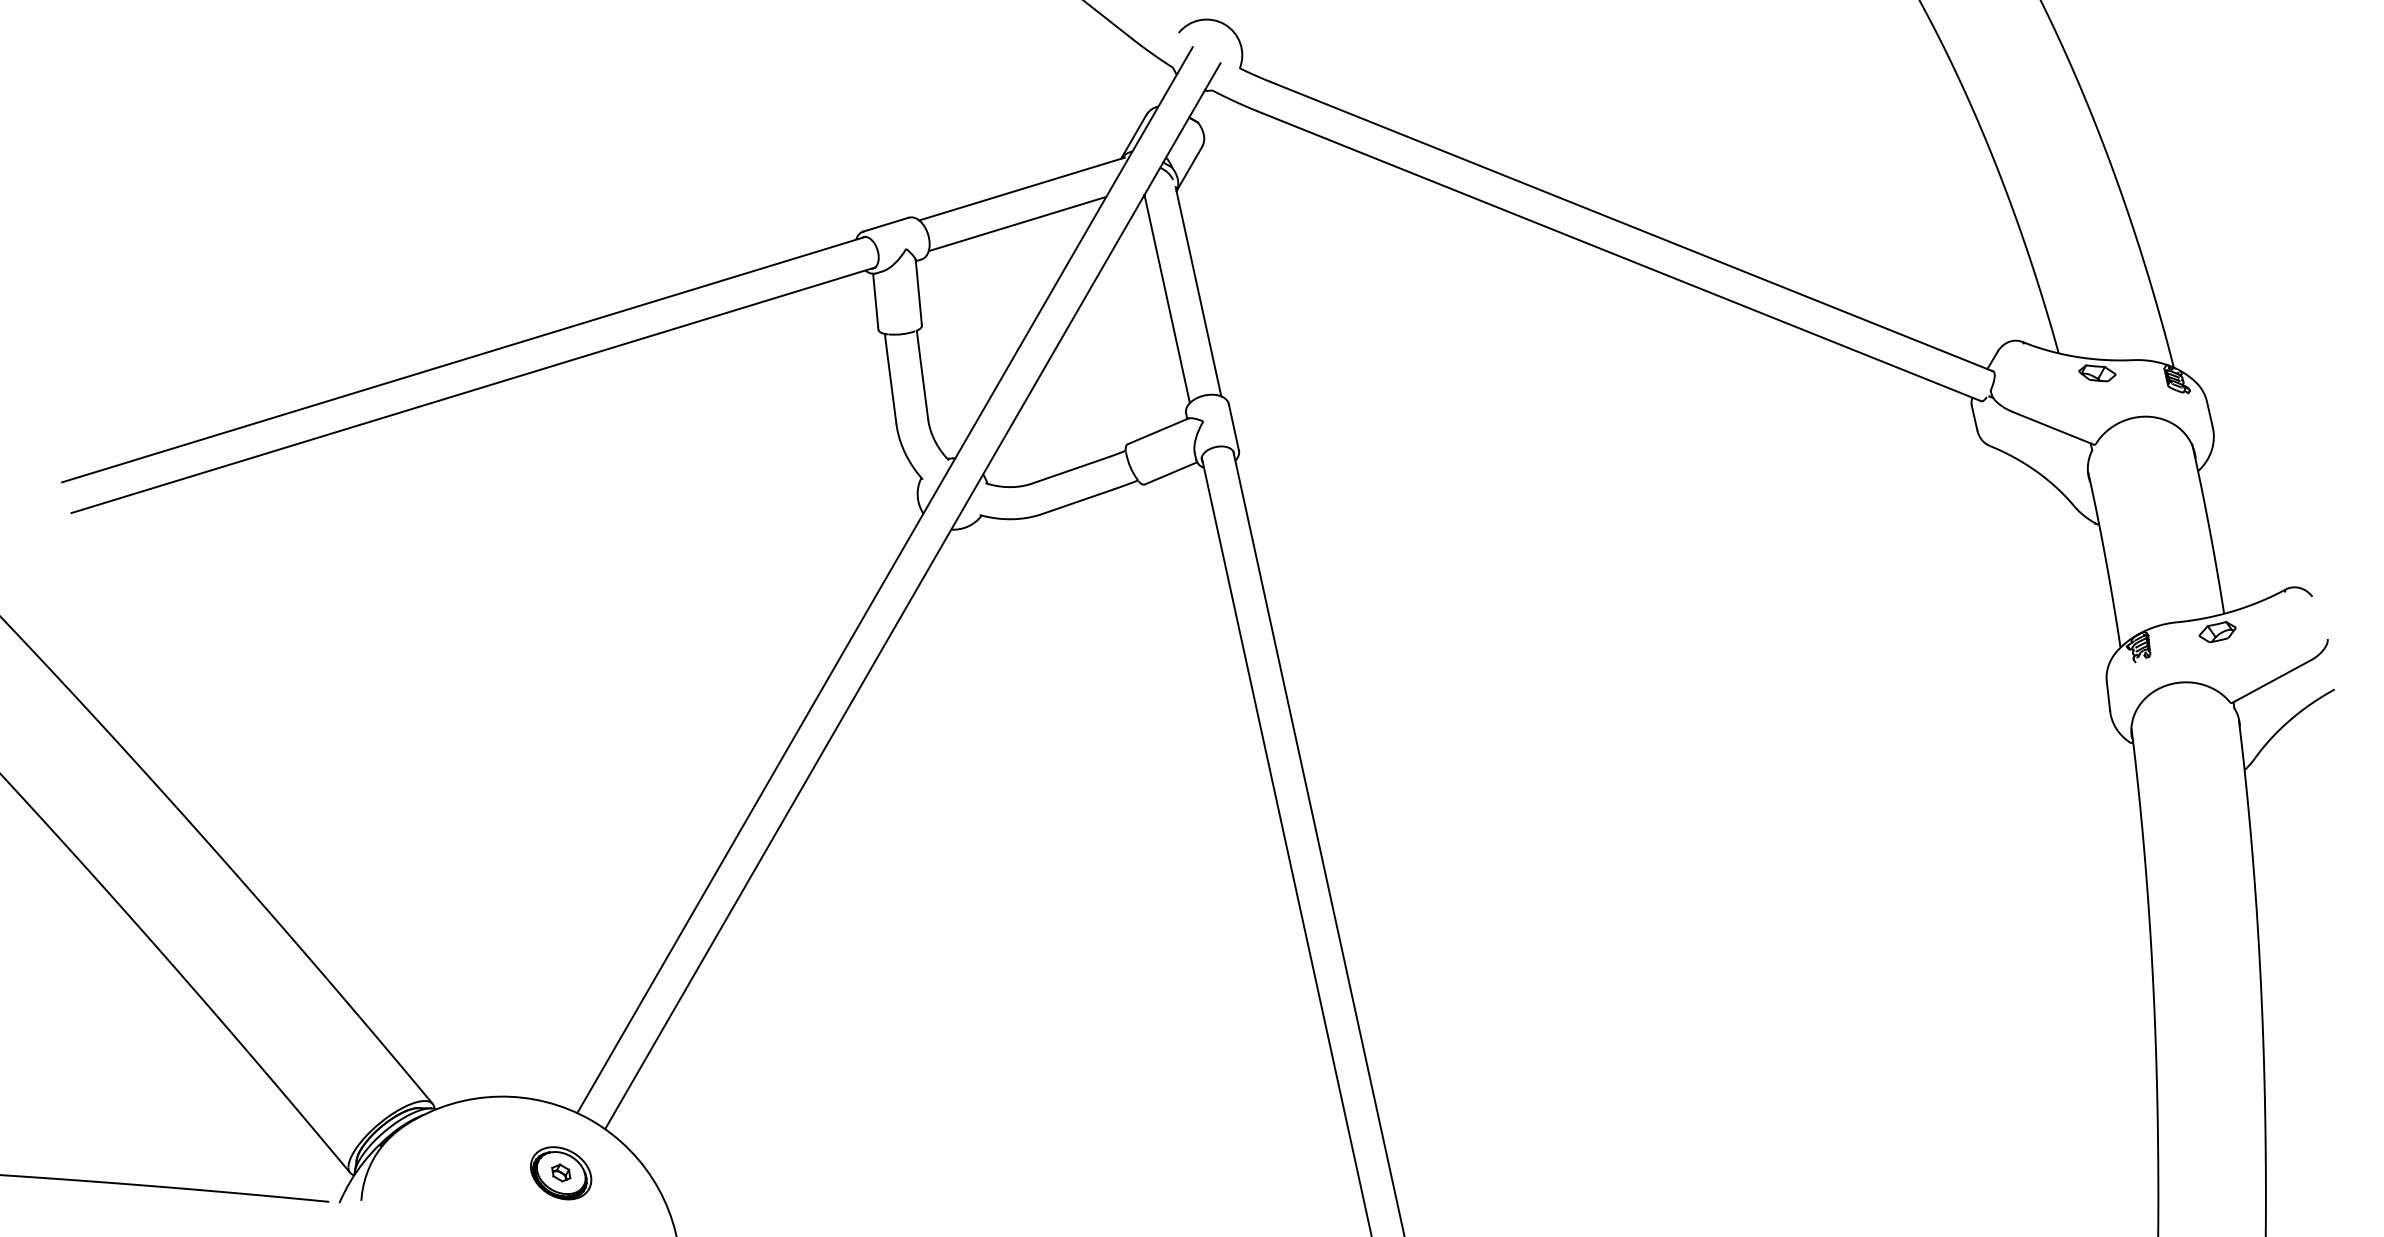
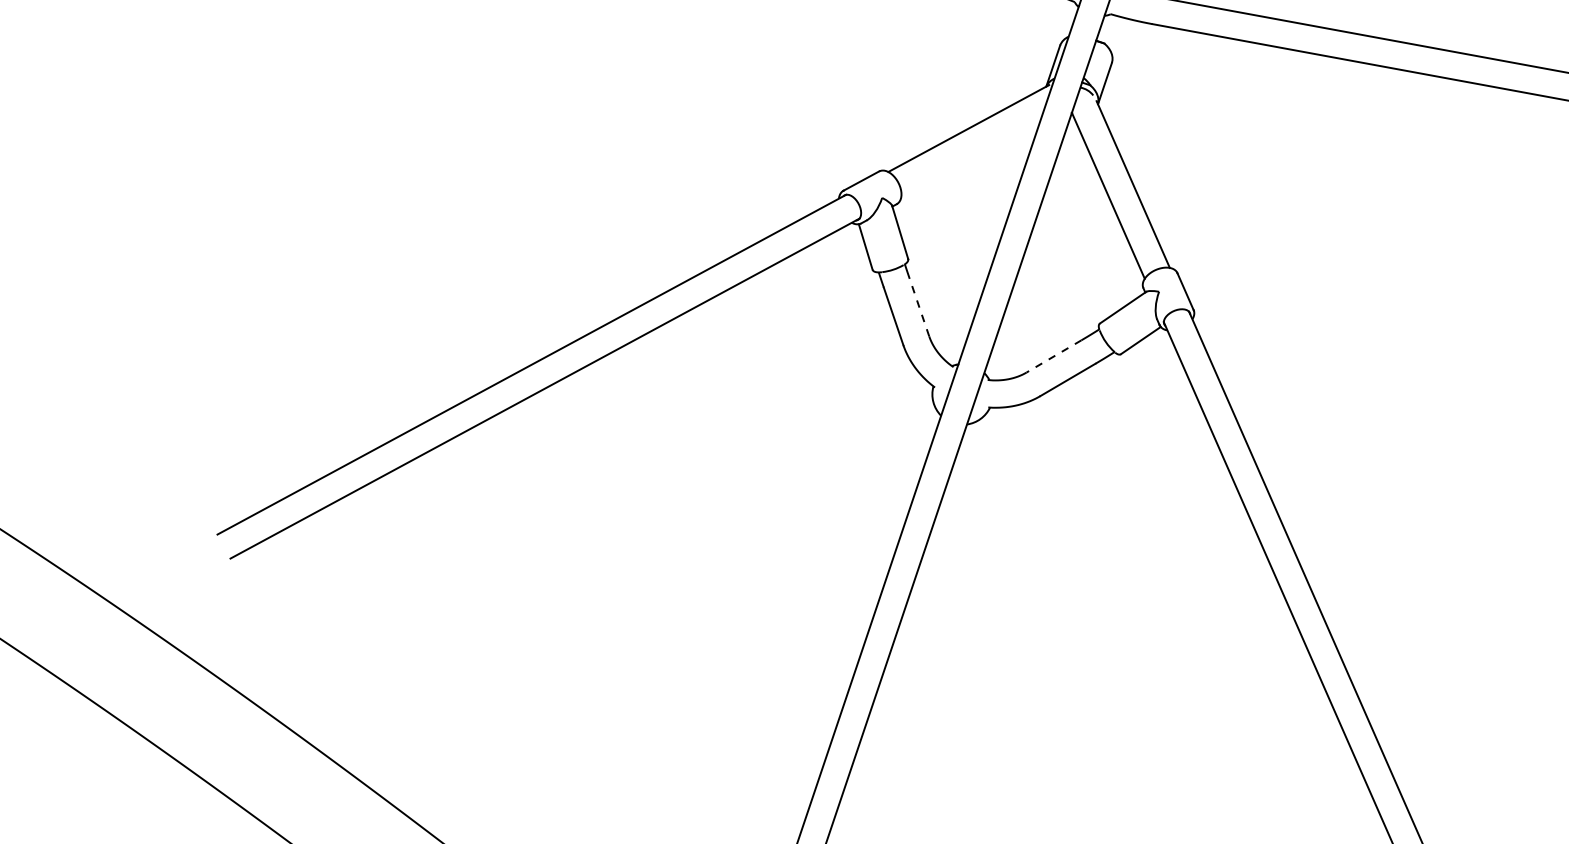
line: (1017, 223) -> (970, 158), removed
line: (923, 383) -> (919, 307), solid -> dashed
line: (1066, 471) -> (1053, 356), solid -> dashed

